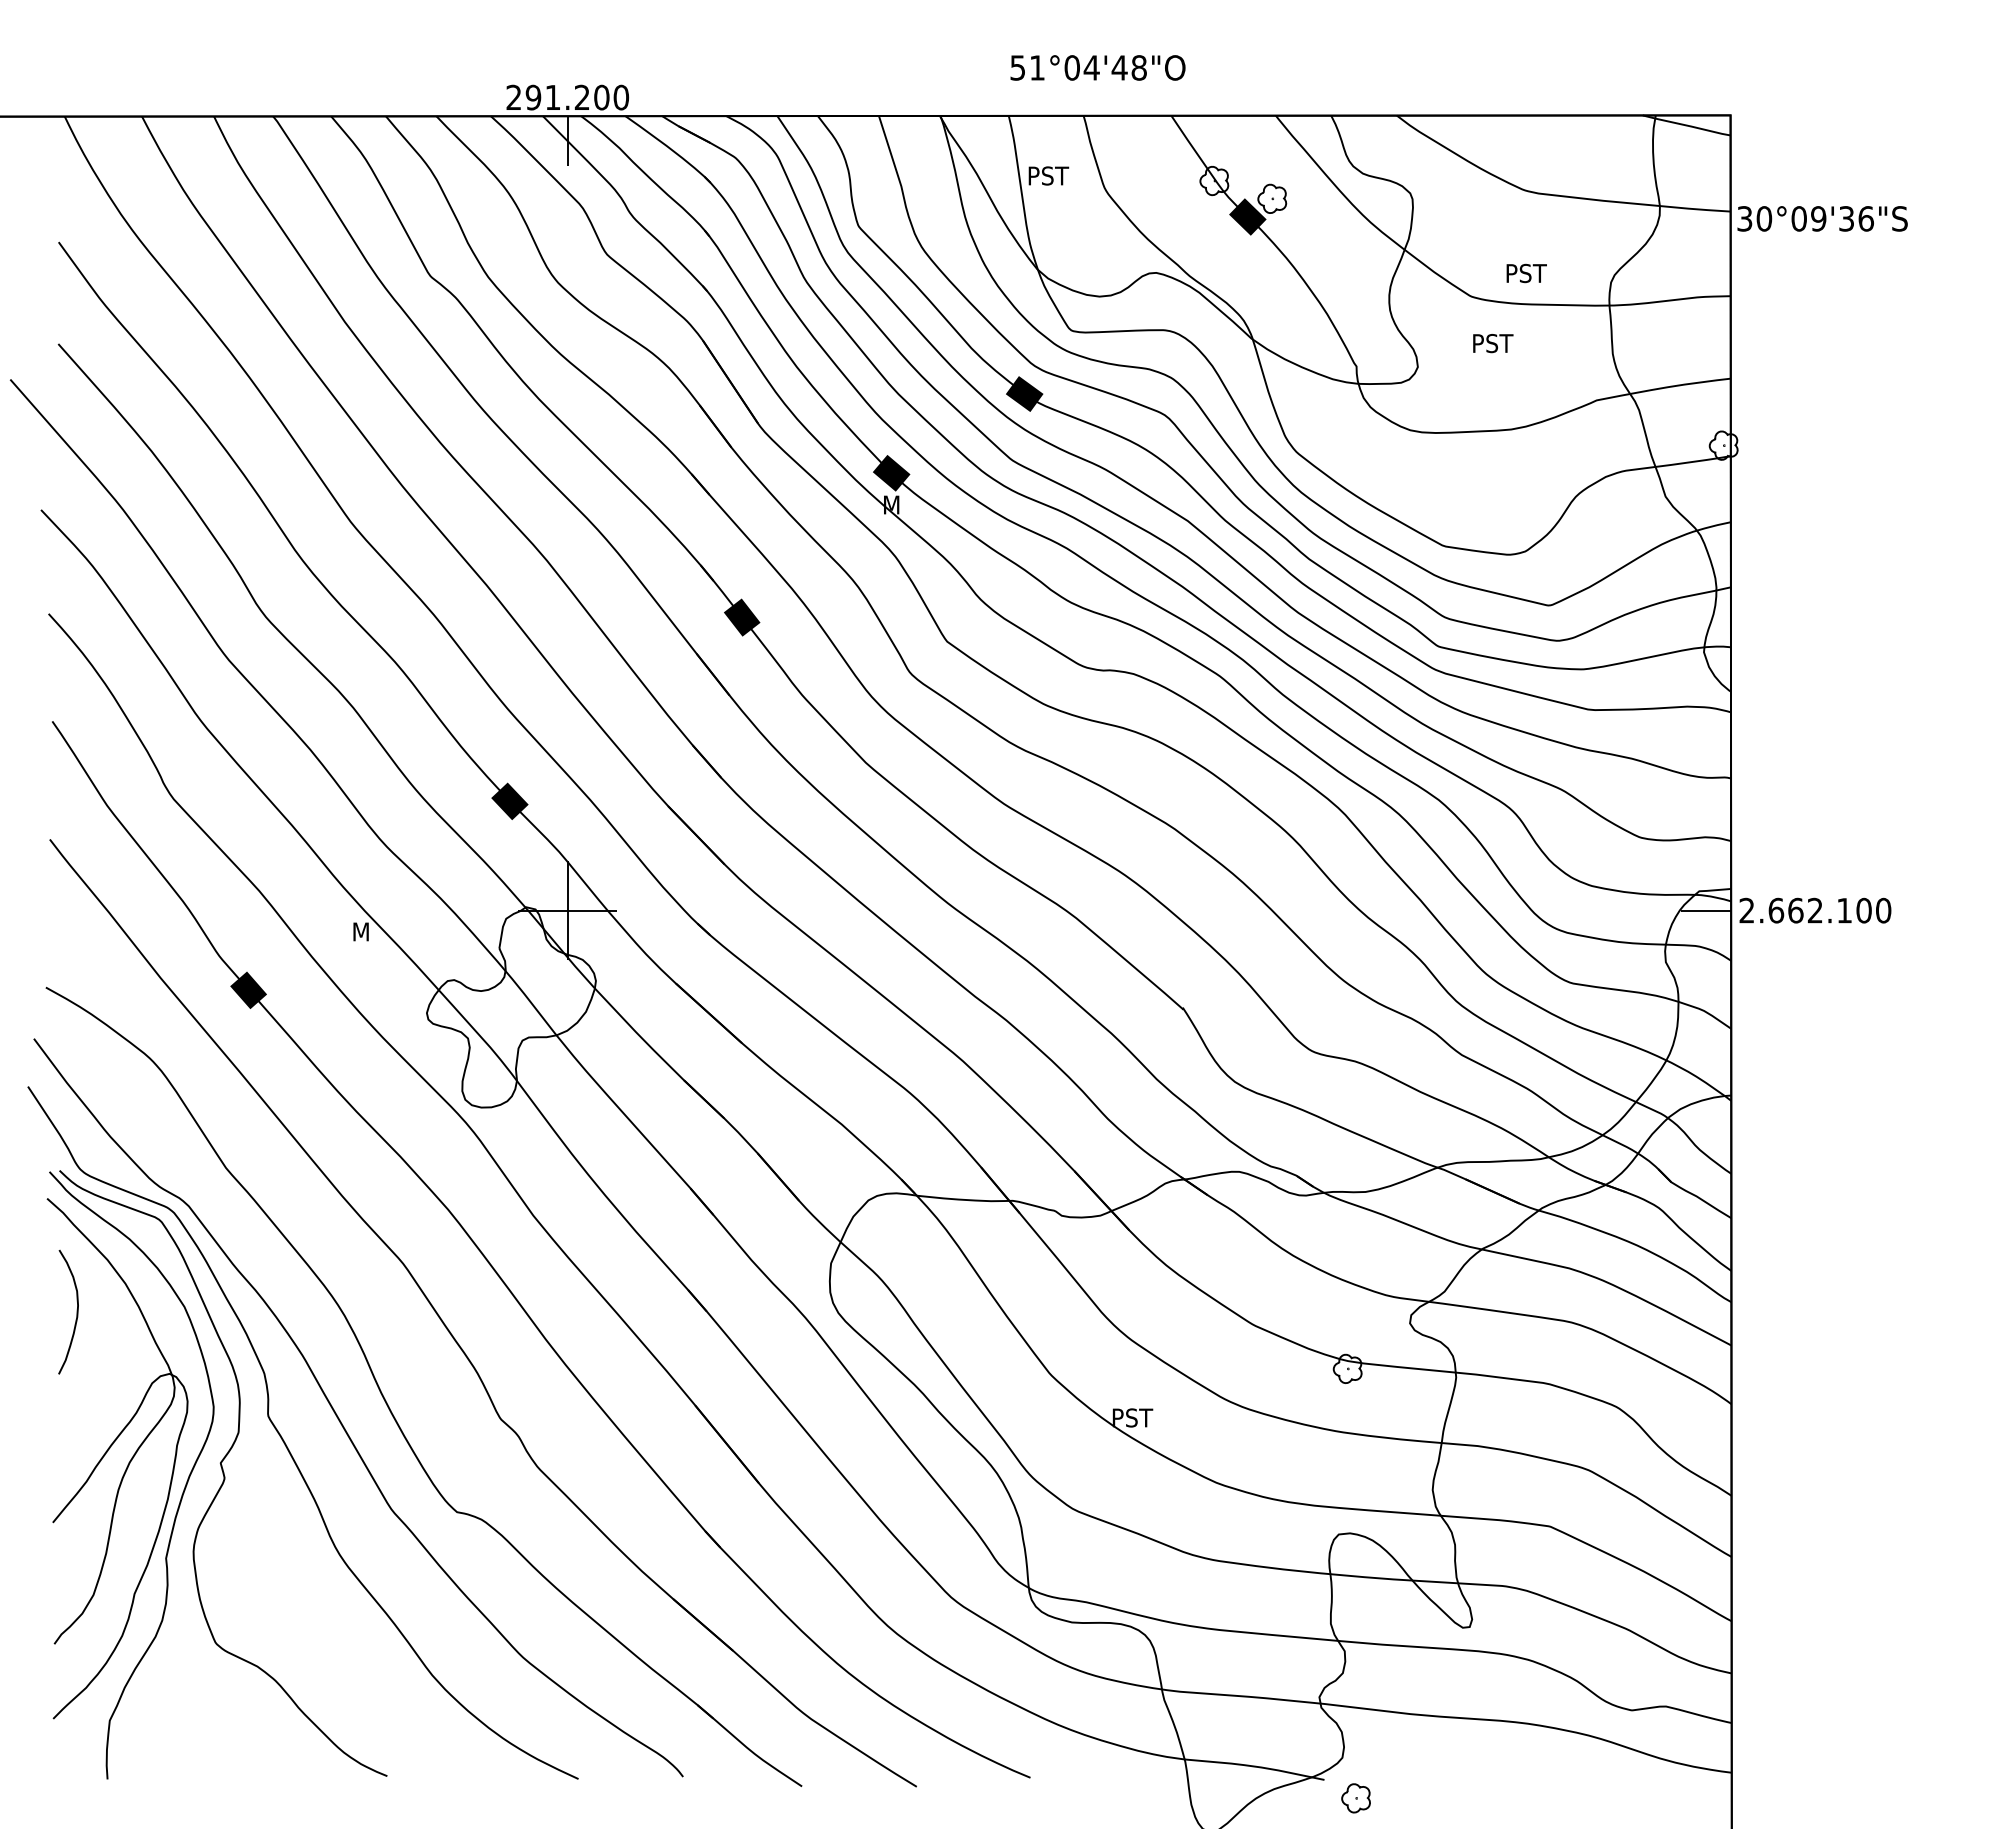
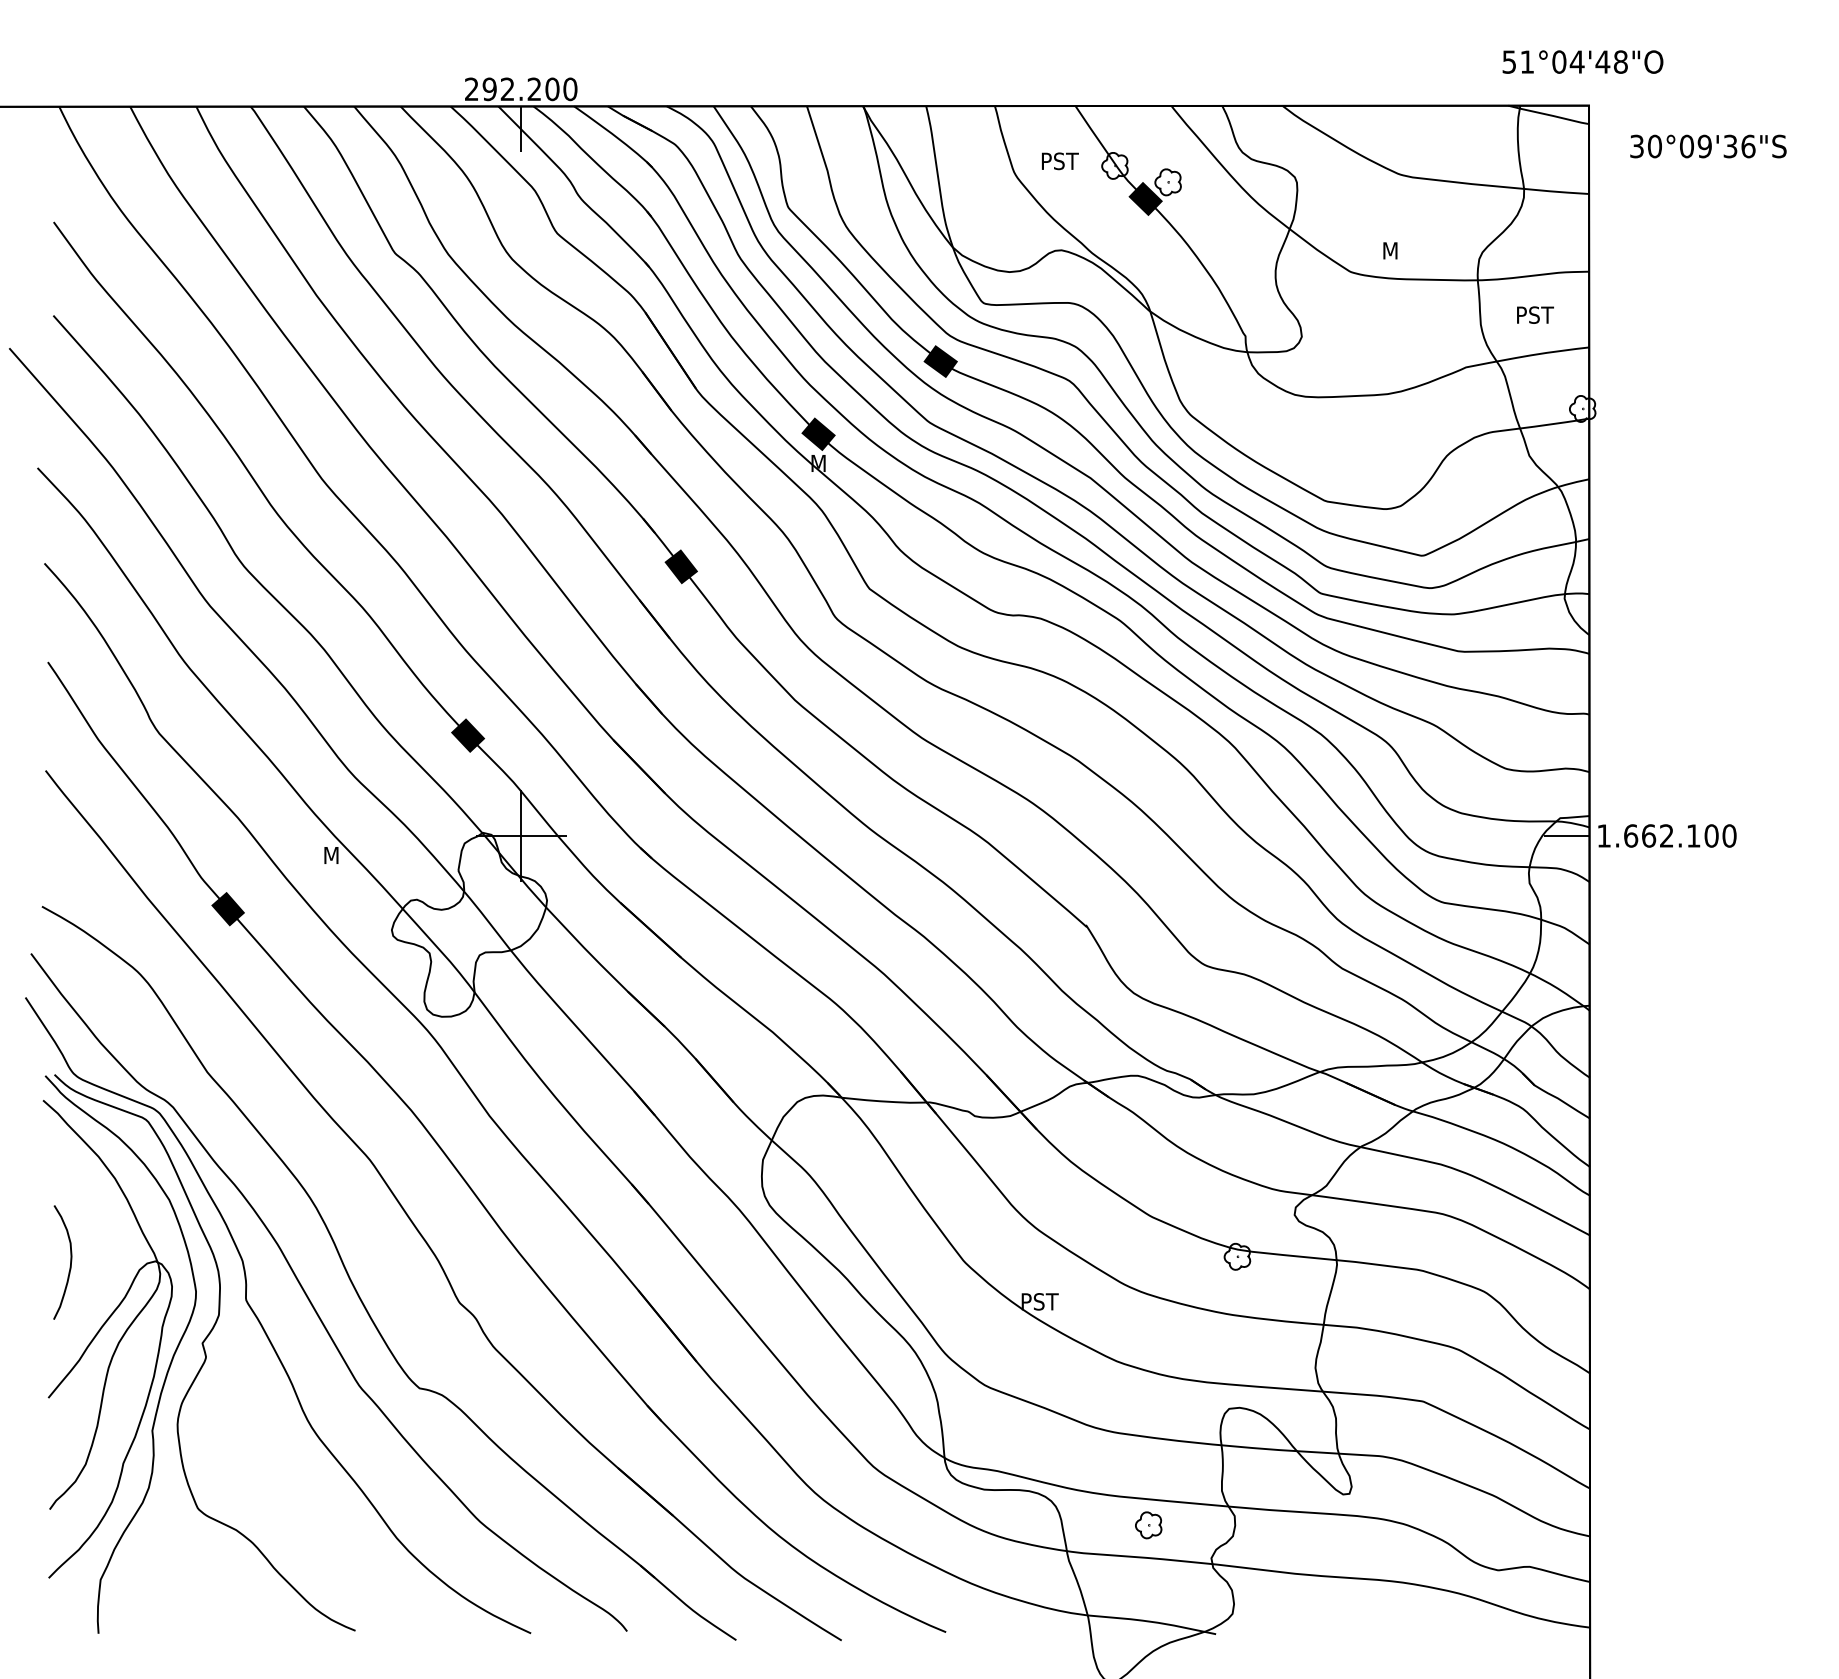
text: (1097, 67) -> (1582, 61), moved
text: (552, 96) -> (507, 88), 291.200 -> 292.200
text: (1048, 175) -> (1059, 160), moved
text: (1822, 218) -> (1708, 146), moved
text: (1527, 273) -> (1402, 250), PST -> M
text: (1493, 343) -> (1535, 315), moved
text: (1746, 910) -> (1603, 835), 2.662.100 -> 1.662.100
curve: (76, 1311) -> (70, 1261), moved
part: (1355, 1798) -> (1148, 1525), moved

